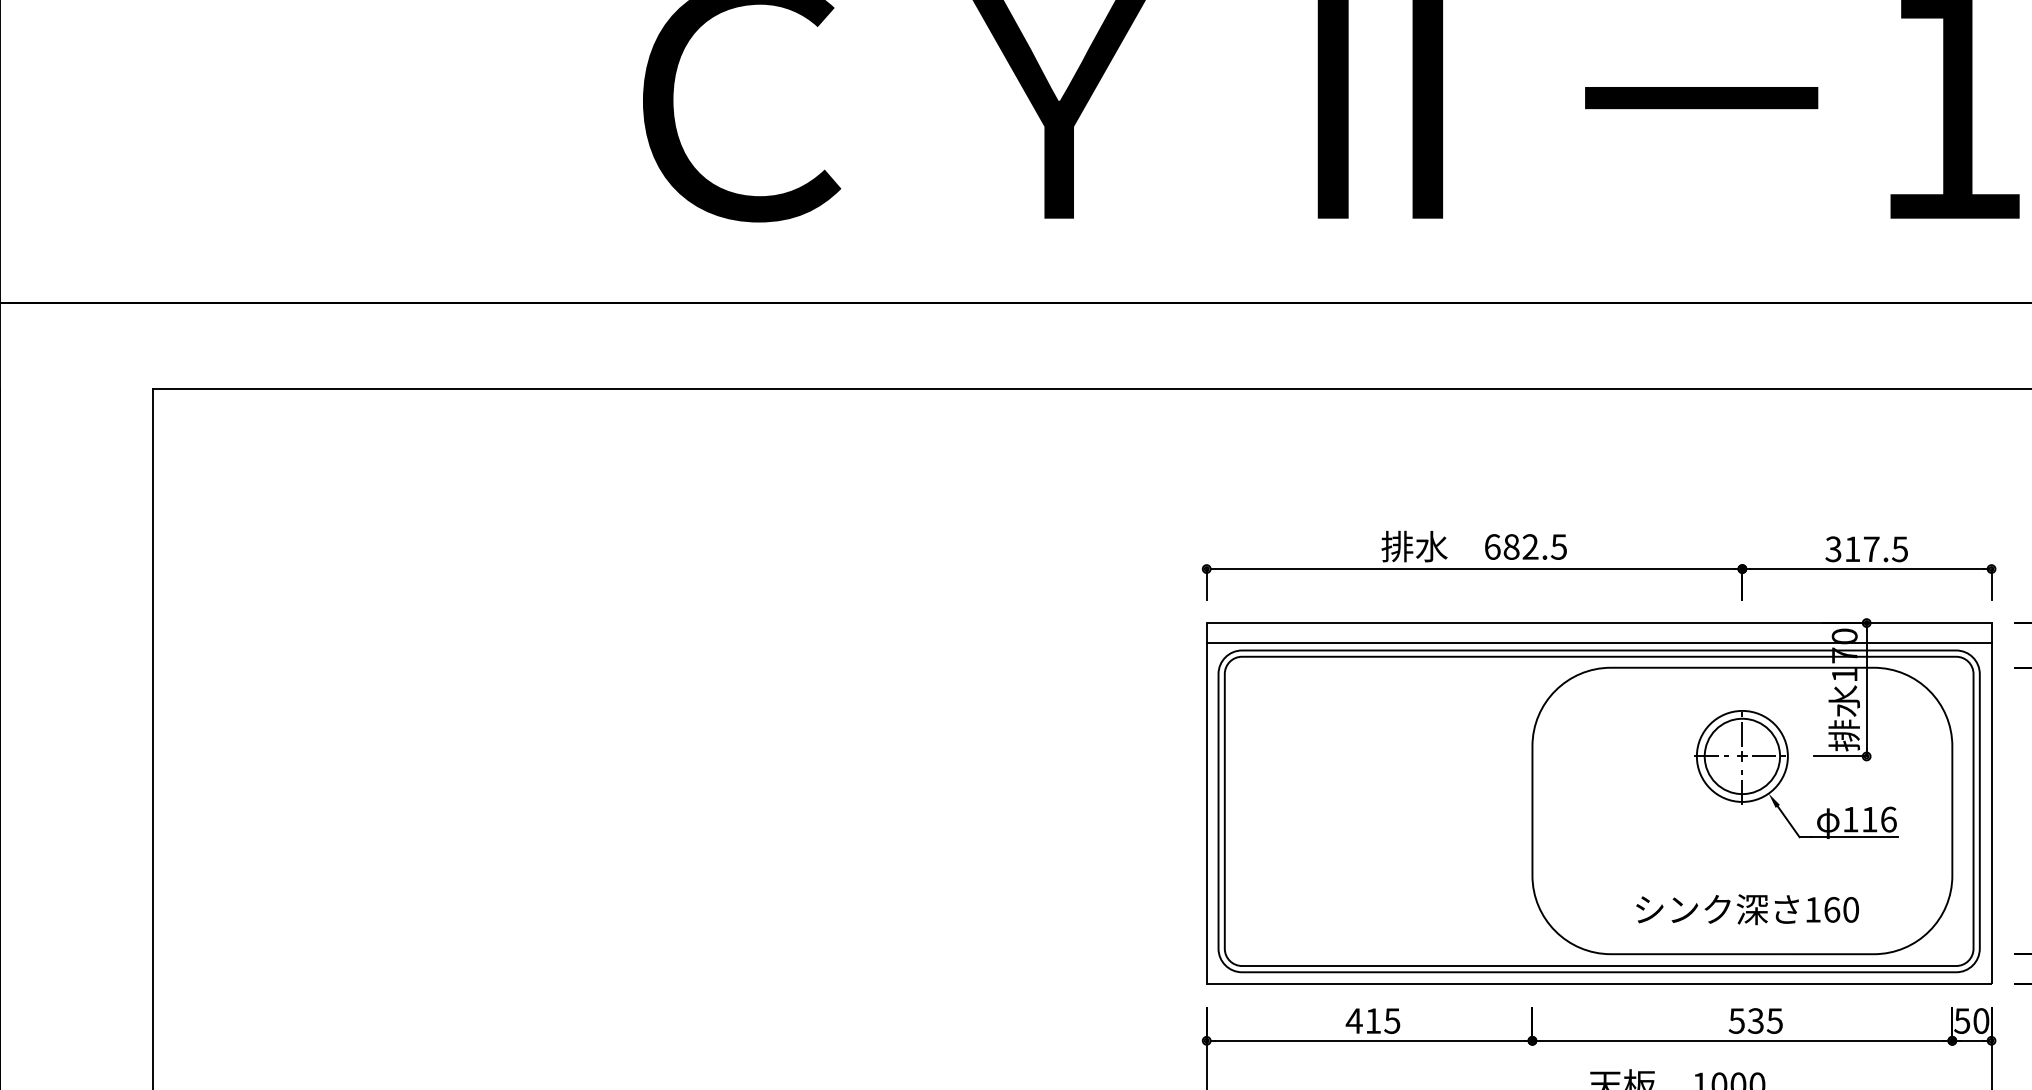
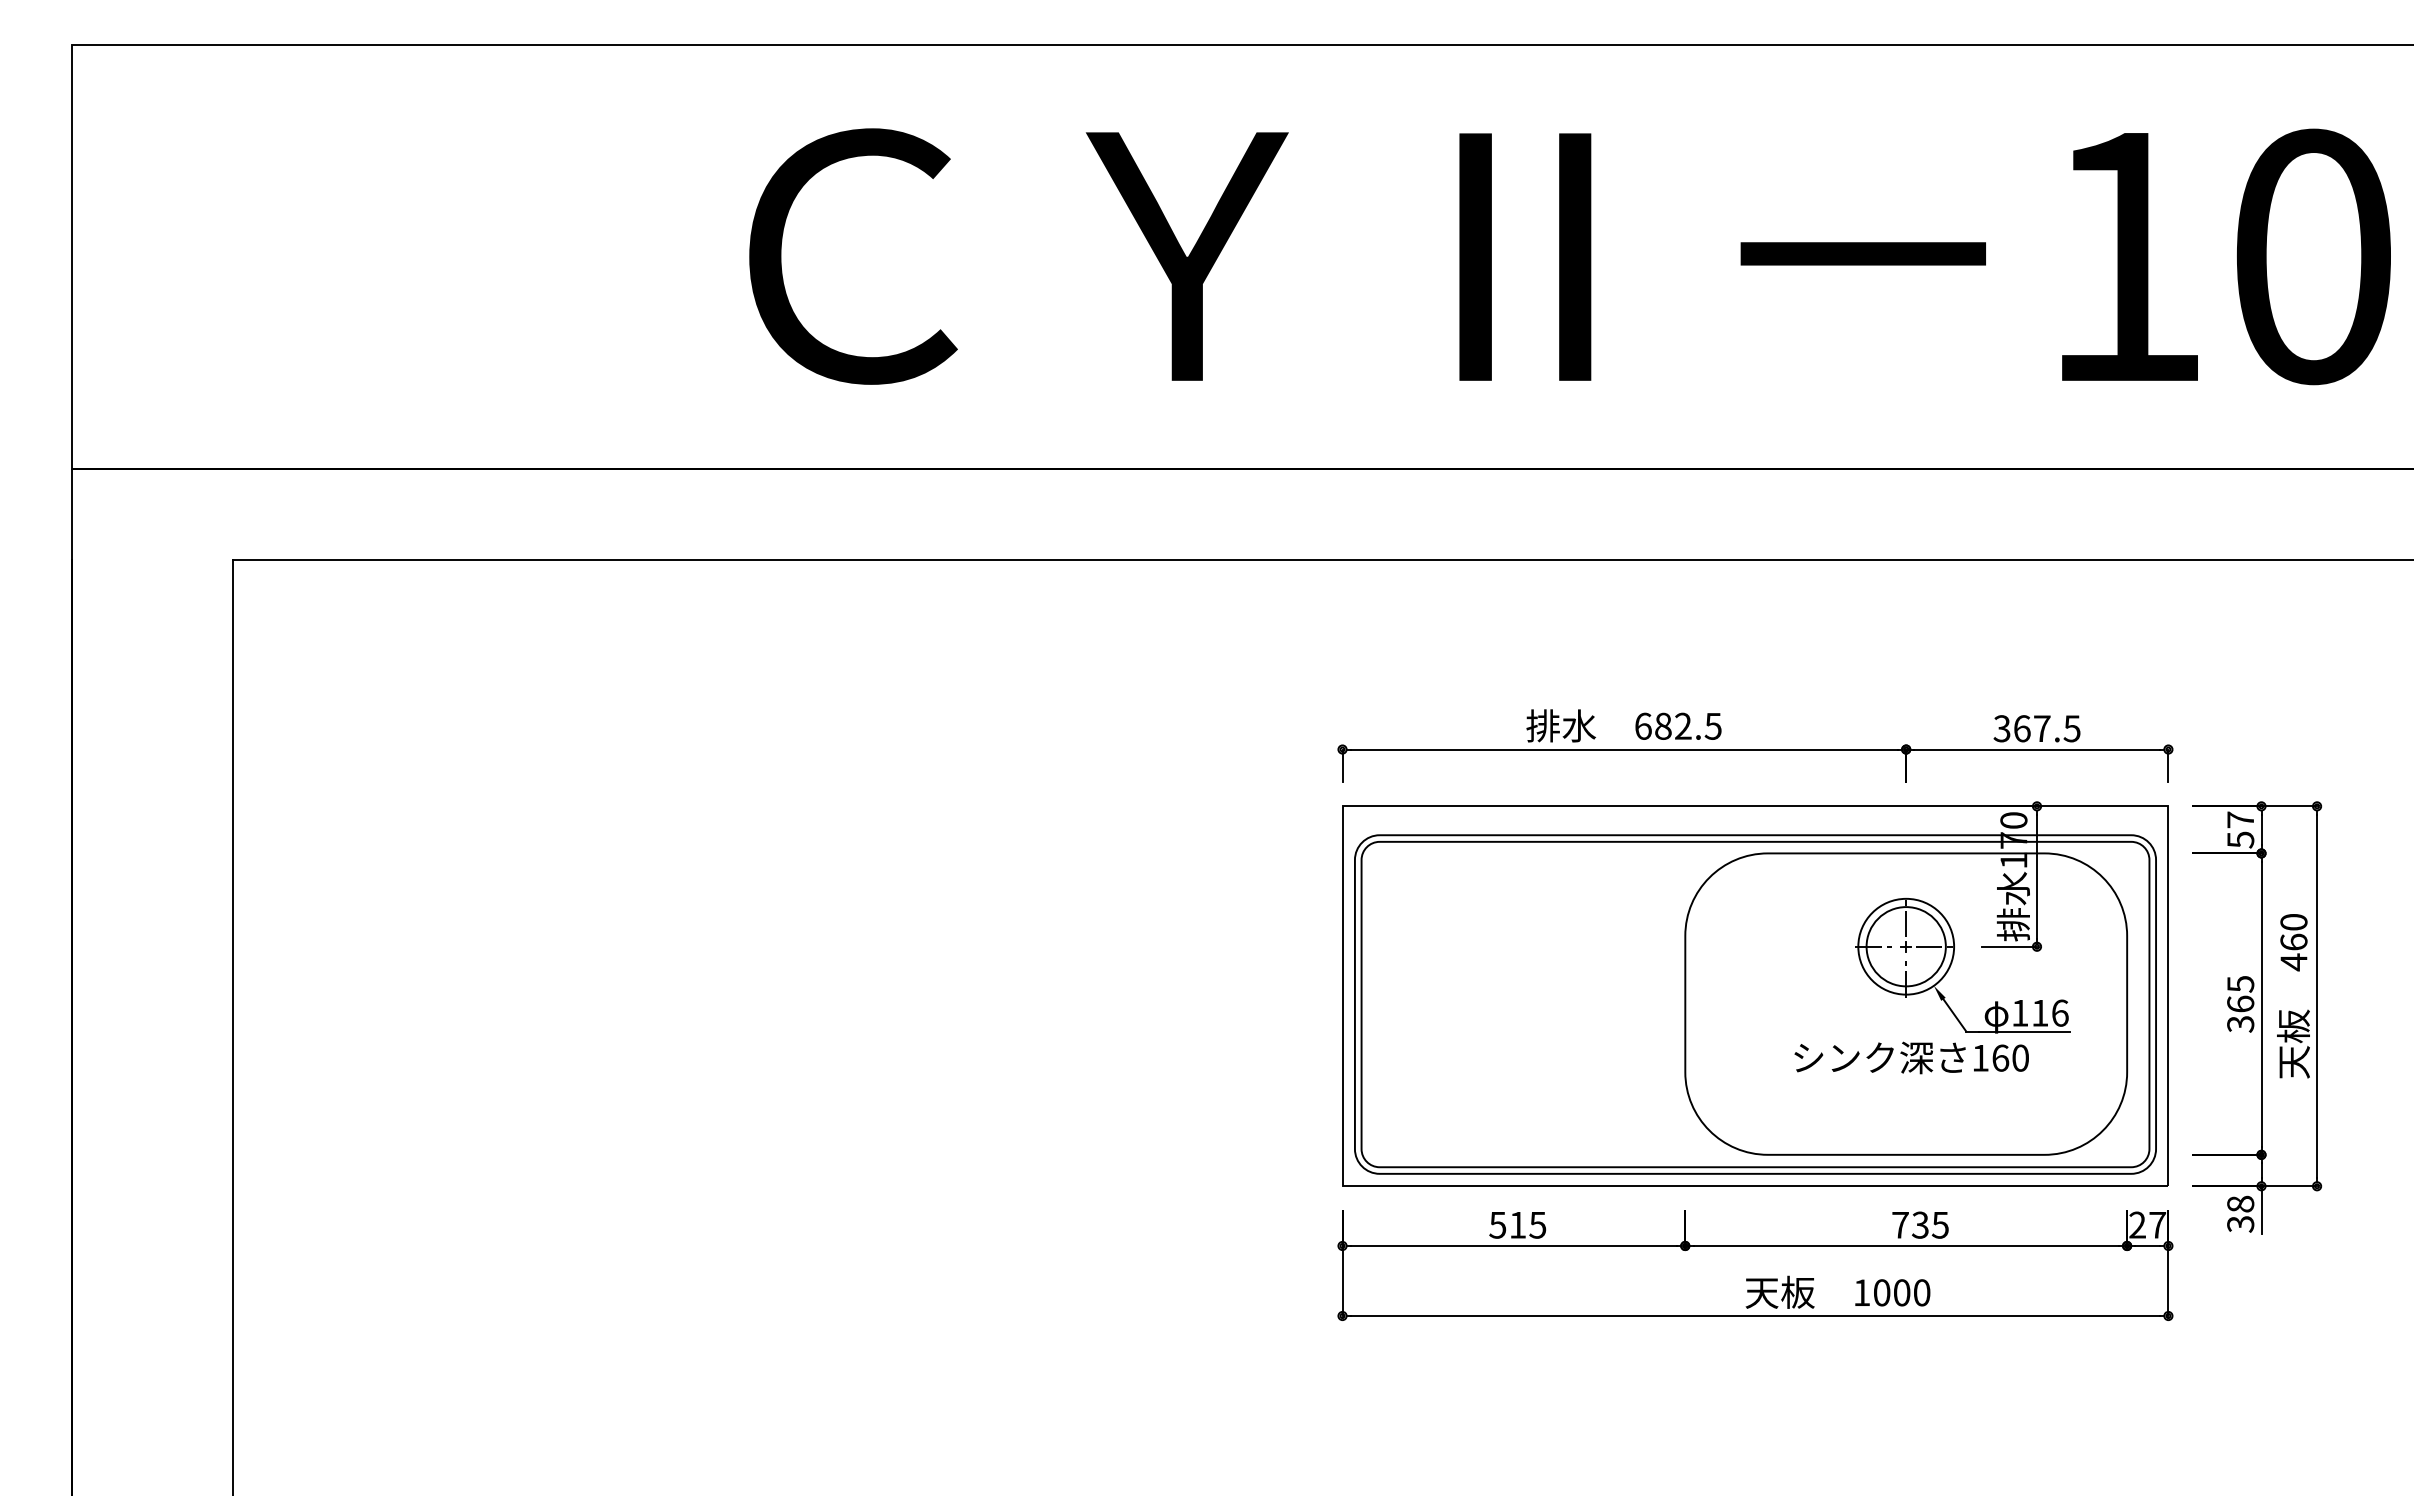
text: (1852, 549) -> (2022, 728), 317.5 -> 367.5
line: (1599, 642) -> (1755, 826), removed
text: (1747, 909) -> (1911, 1057), moved
text: (1971, 1020) -> (2147, 1224), 50 -> 27
text: (1353, 1021) -> (1497, 1225), 415 -> 515
text: (1736, 1021) -> (1899, 1225), 535 -> 735

